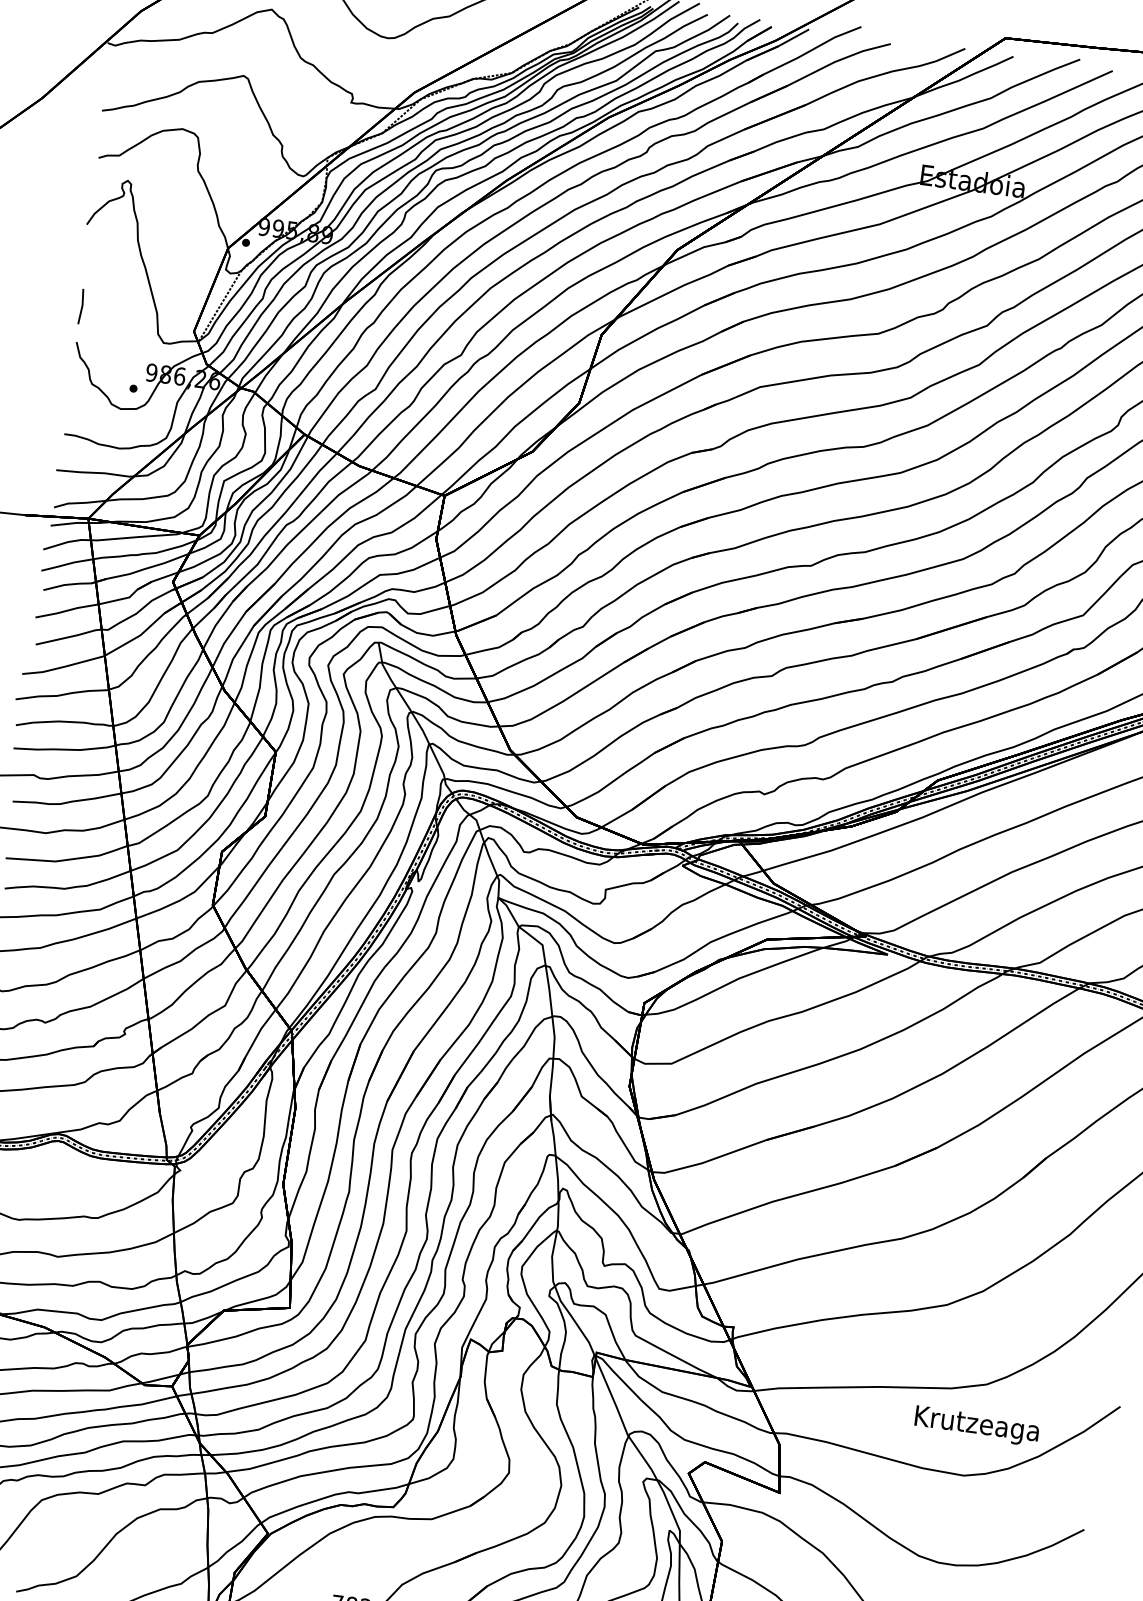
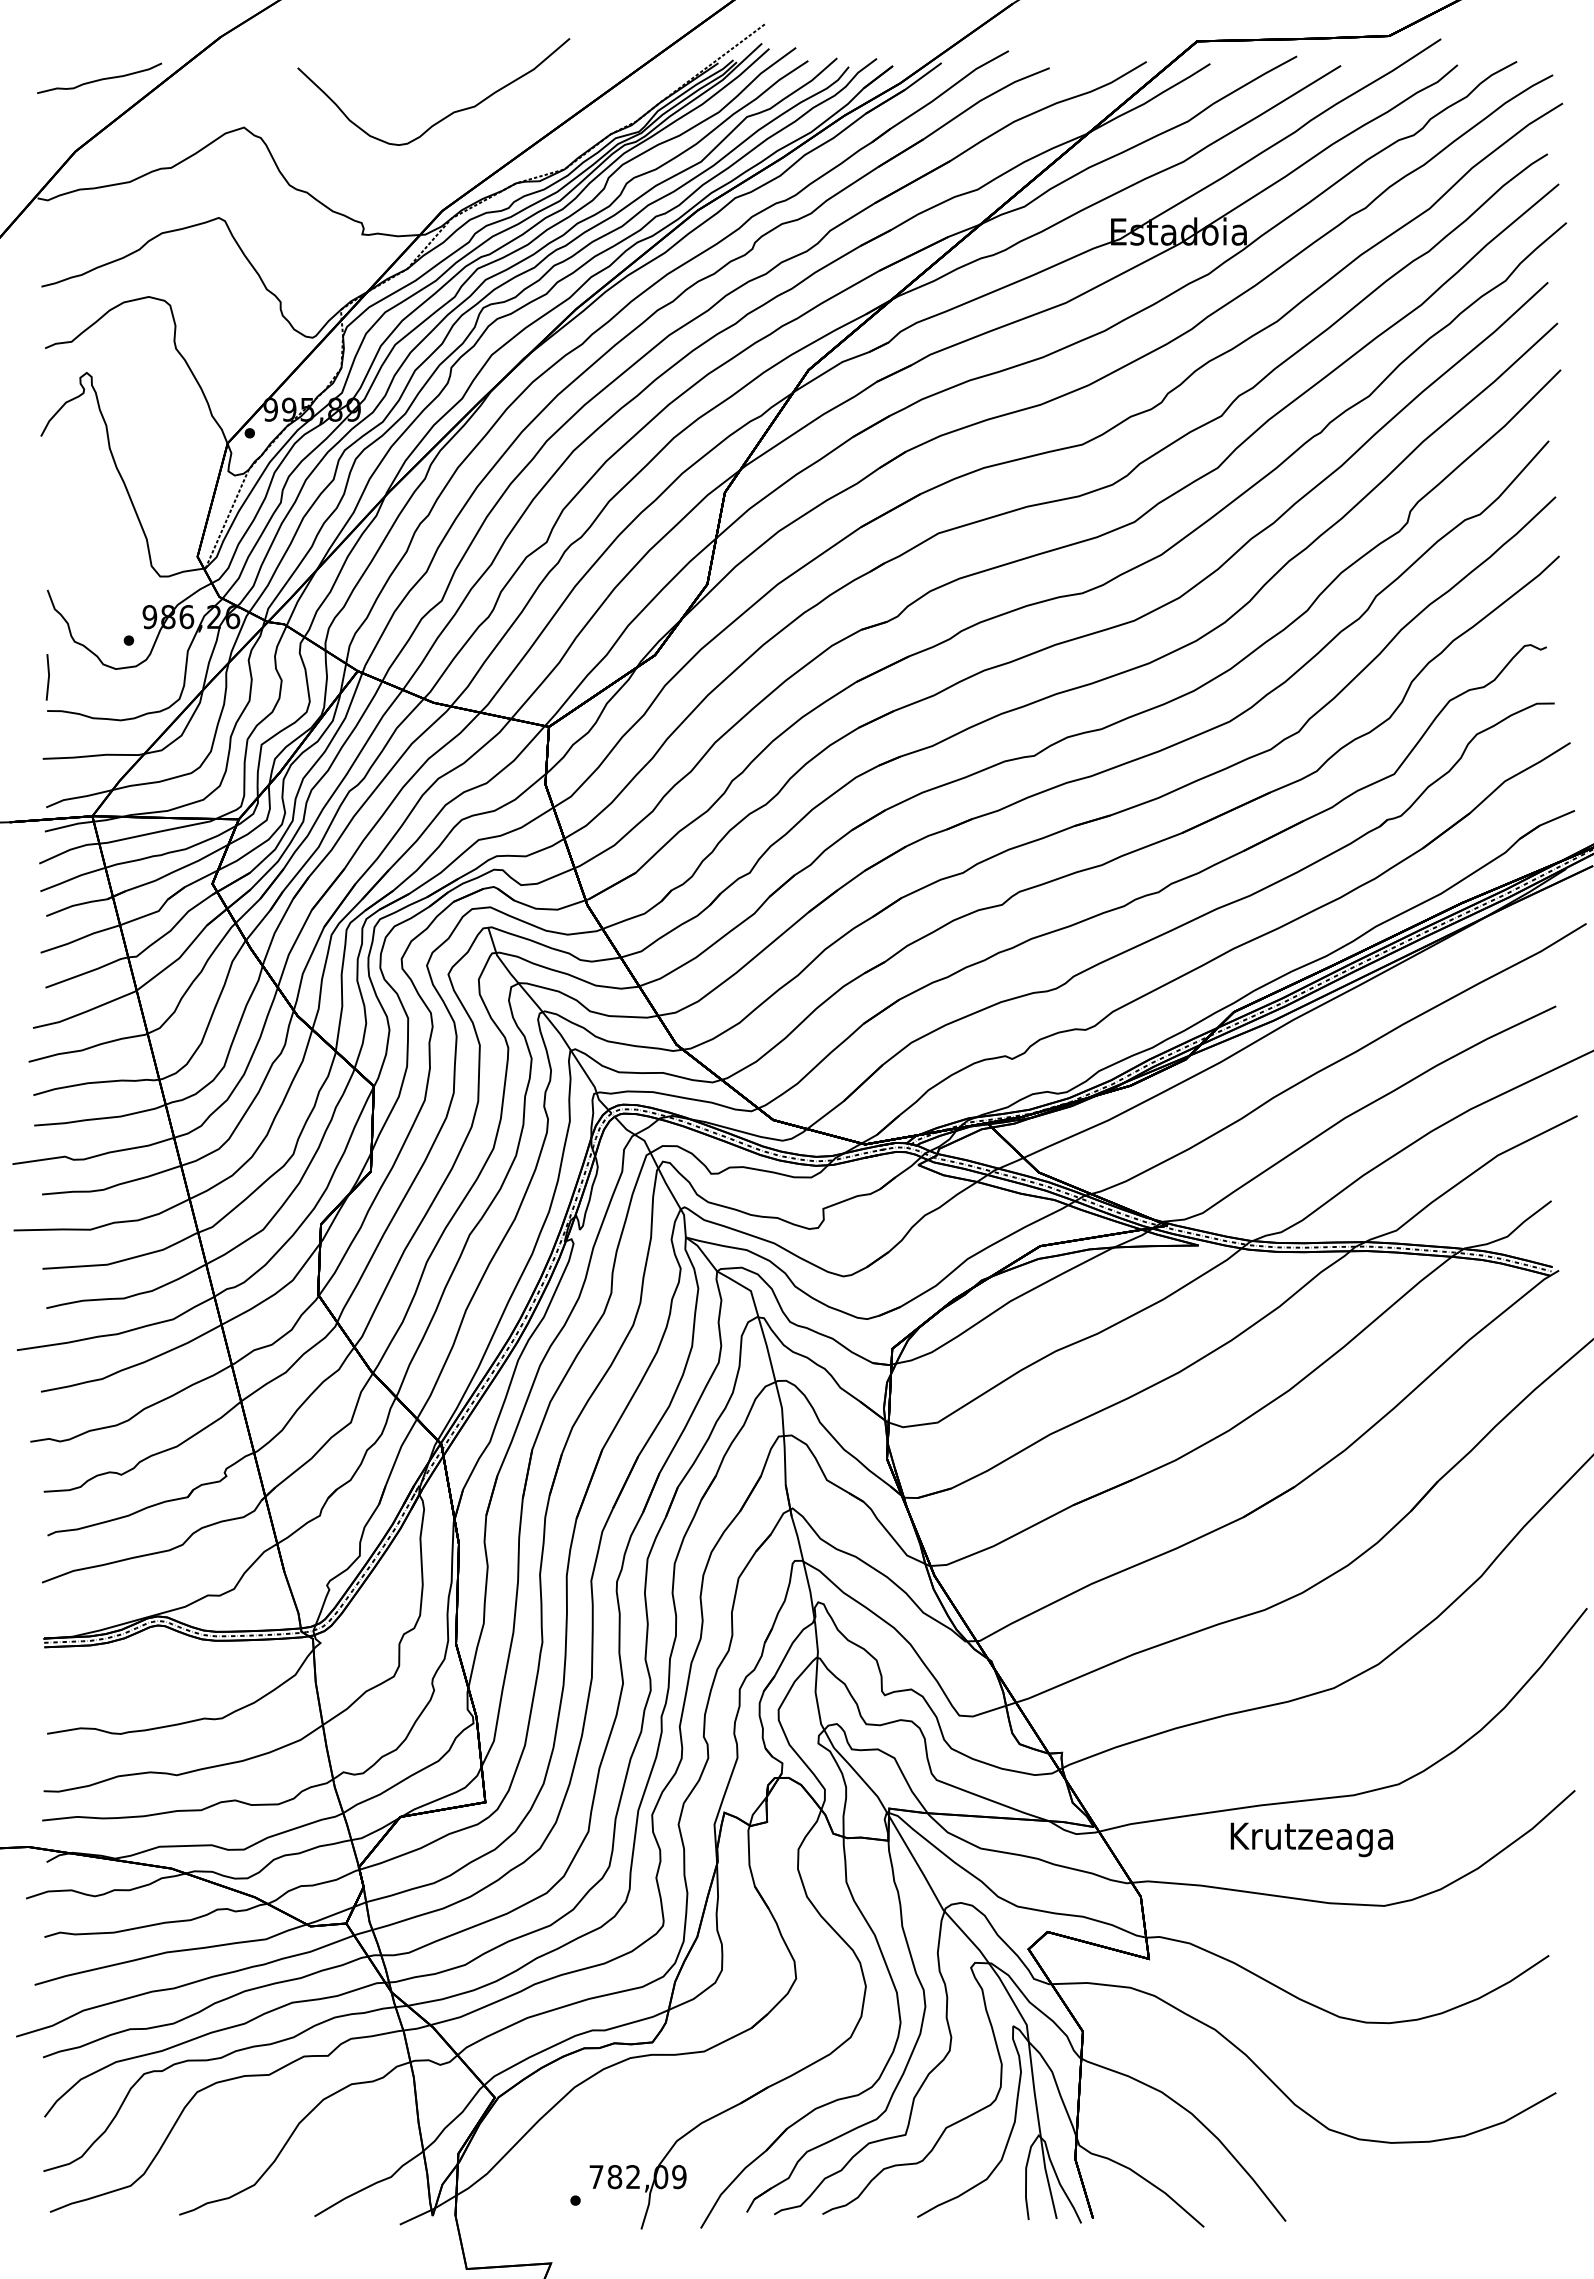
line: (81, 306) -> (48, 677), moved
text: (976, 1425) -> (1311, 1839), moved

